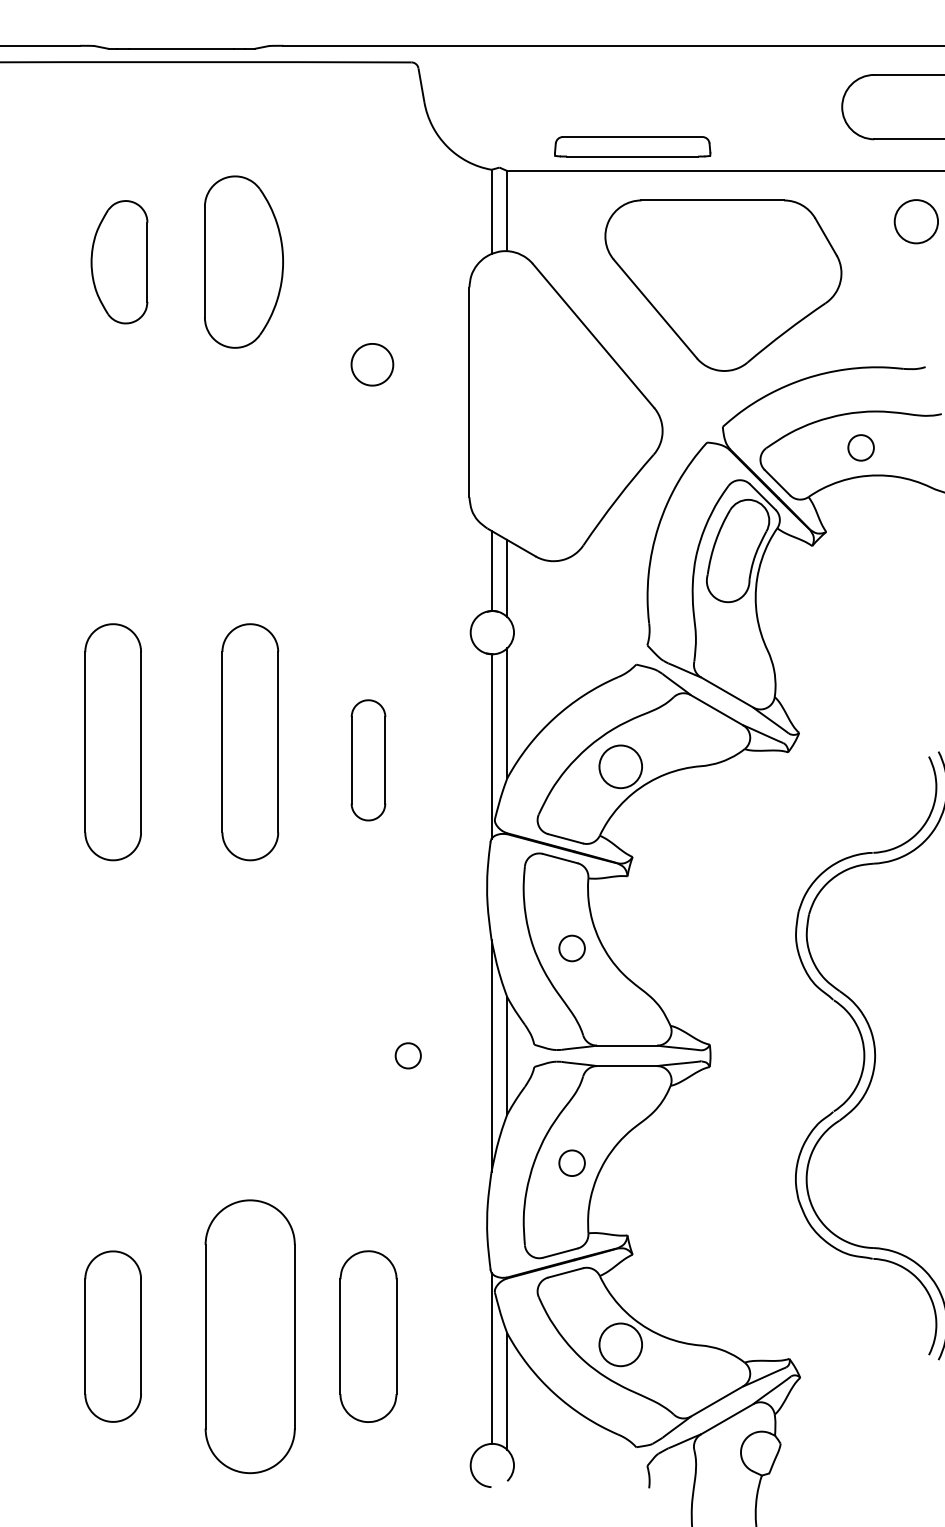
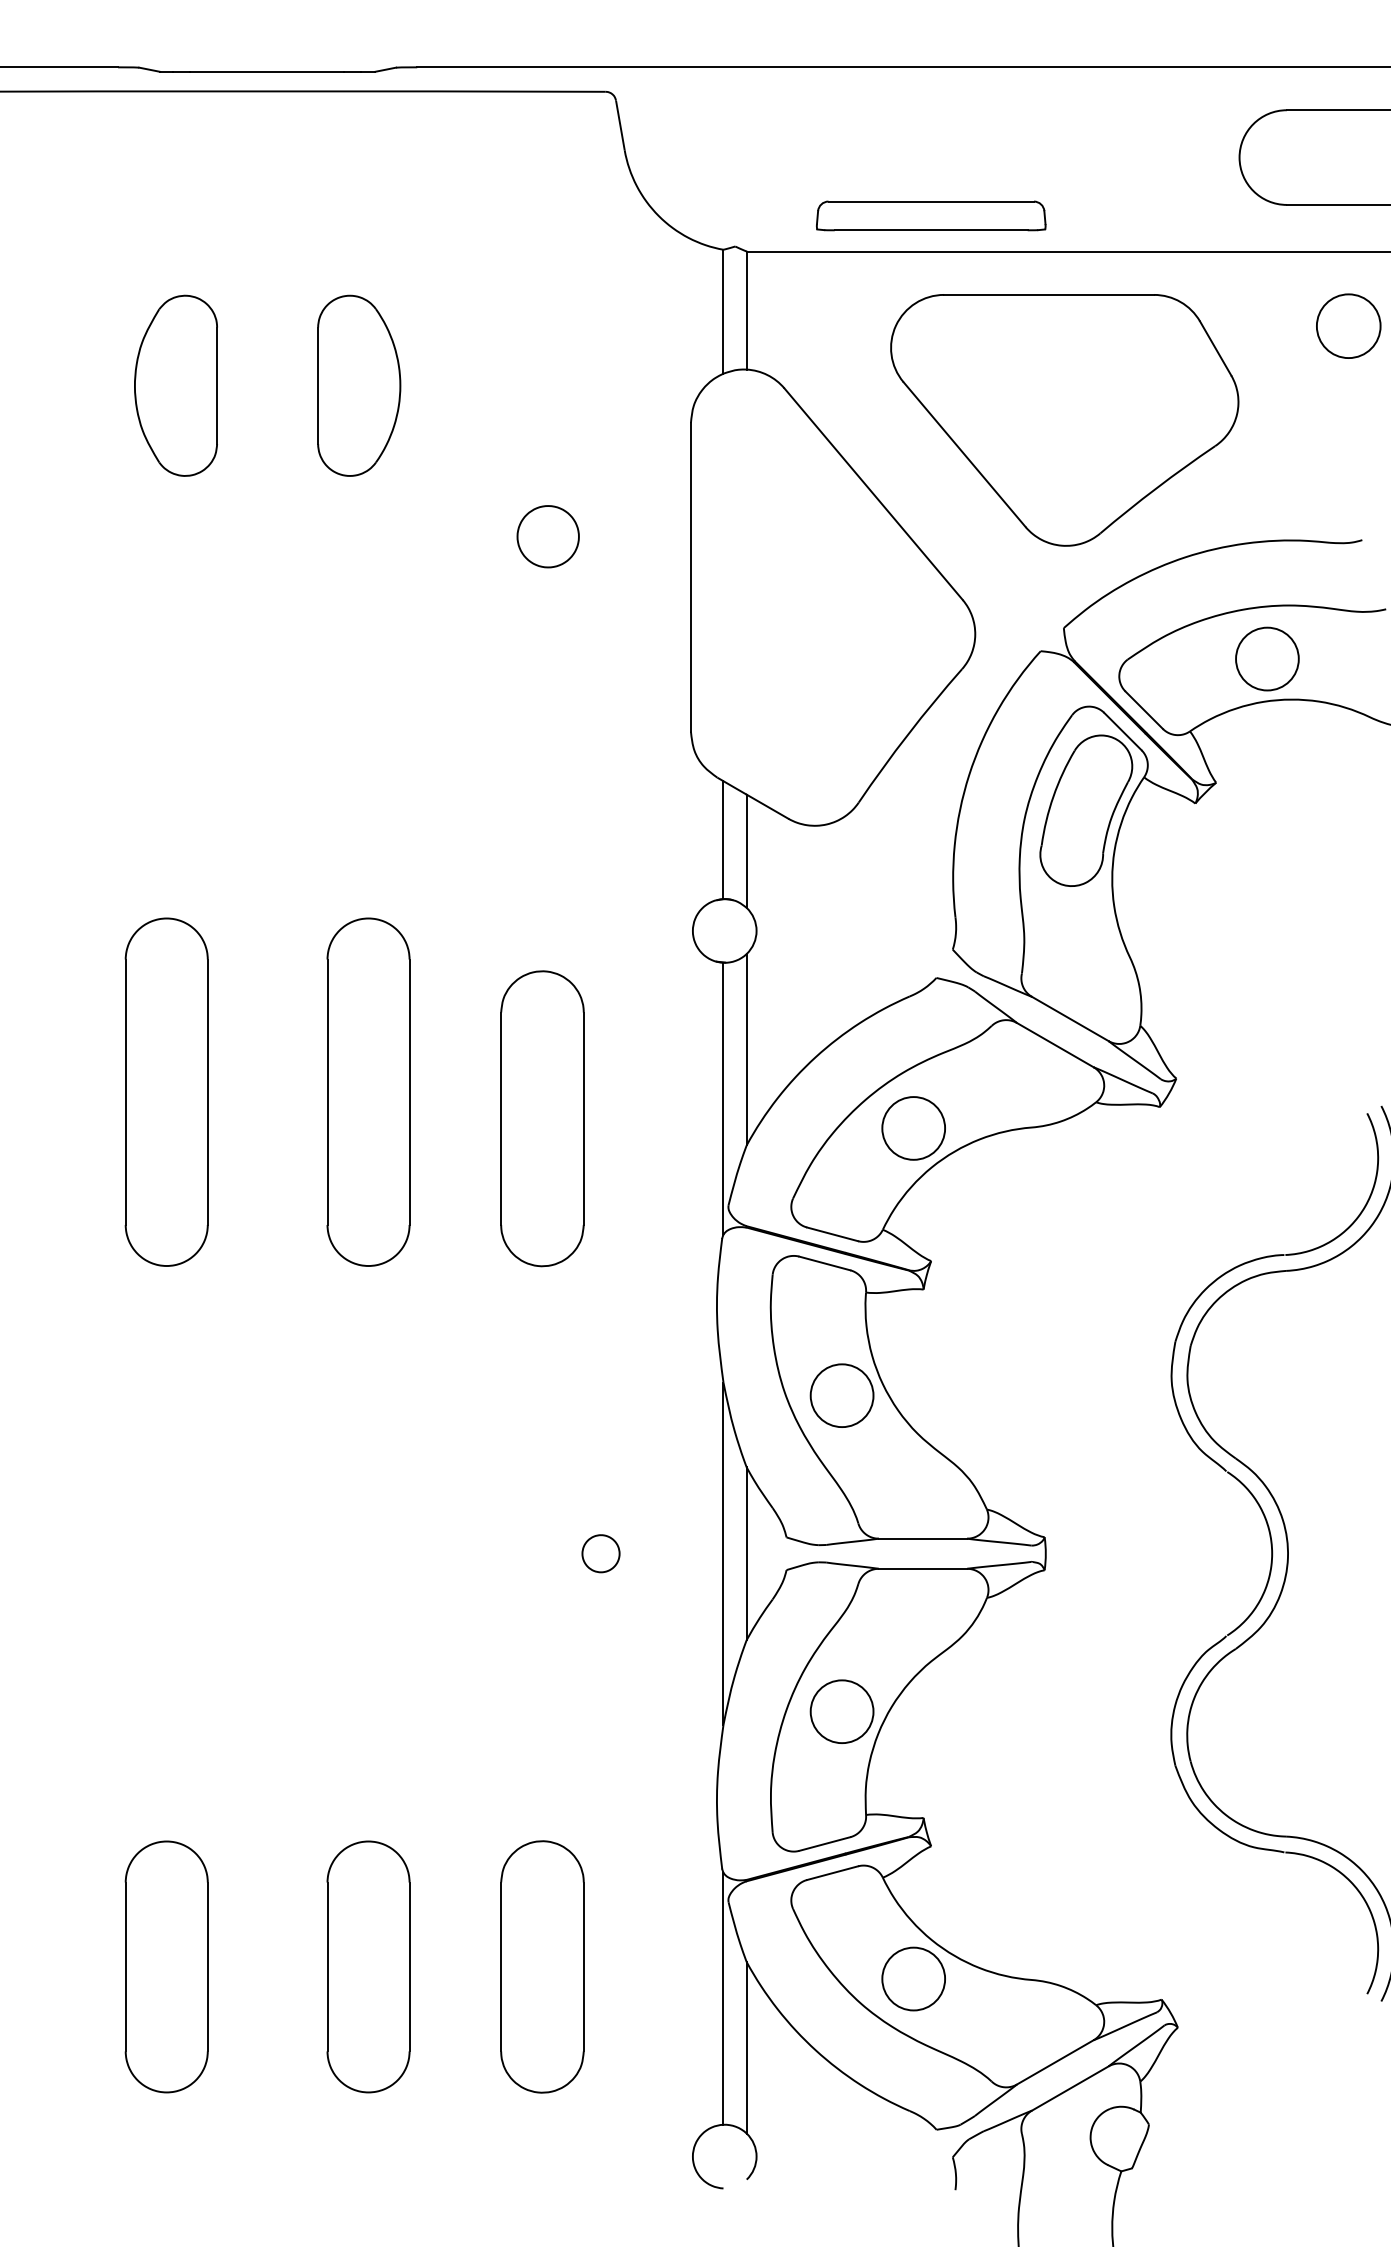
part: (243, 262) -> (358, 386), size x0.71
circle: (860, 447) -> (1266, 658), size x1.67
part: (368, 760) -> (542, 1119), size x1.67
circle: (571, 948) -> (841, 1395), size x1.67
circle: (571, 1162) -> (841, 1710), size x1.67
part: (250, 1336) -> (368, 1966), size x0.62

